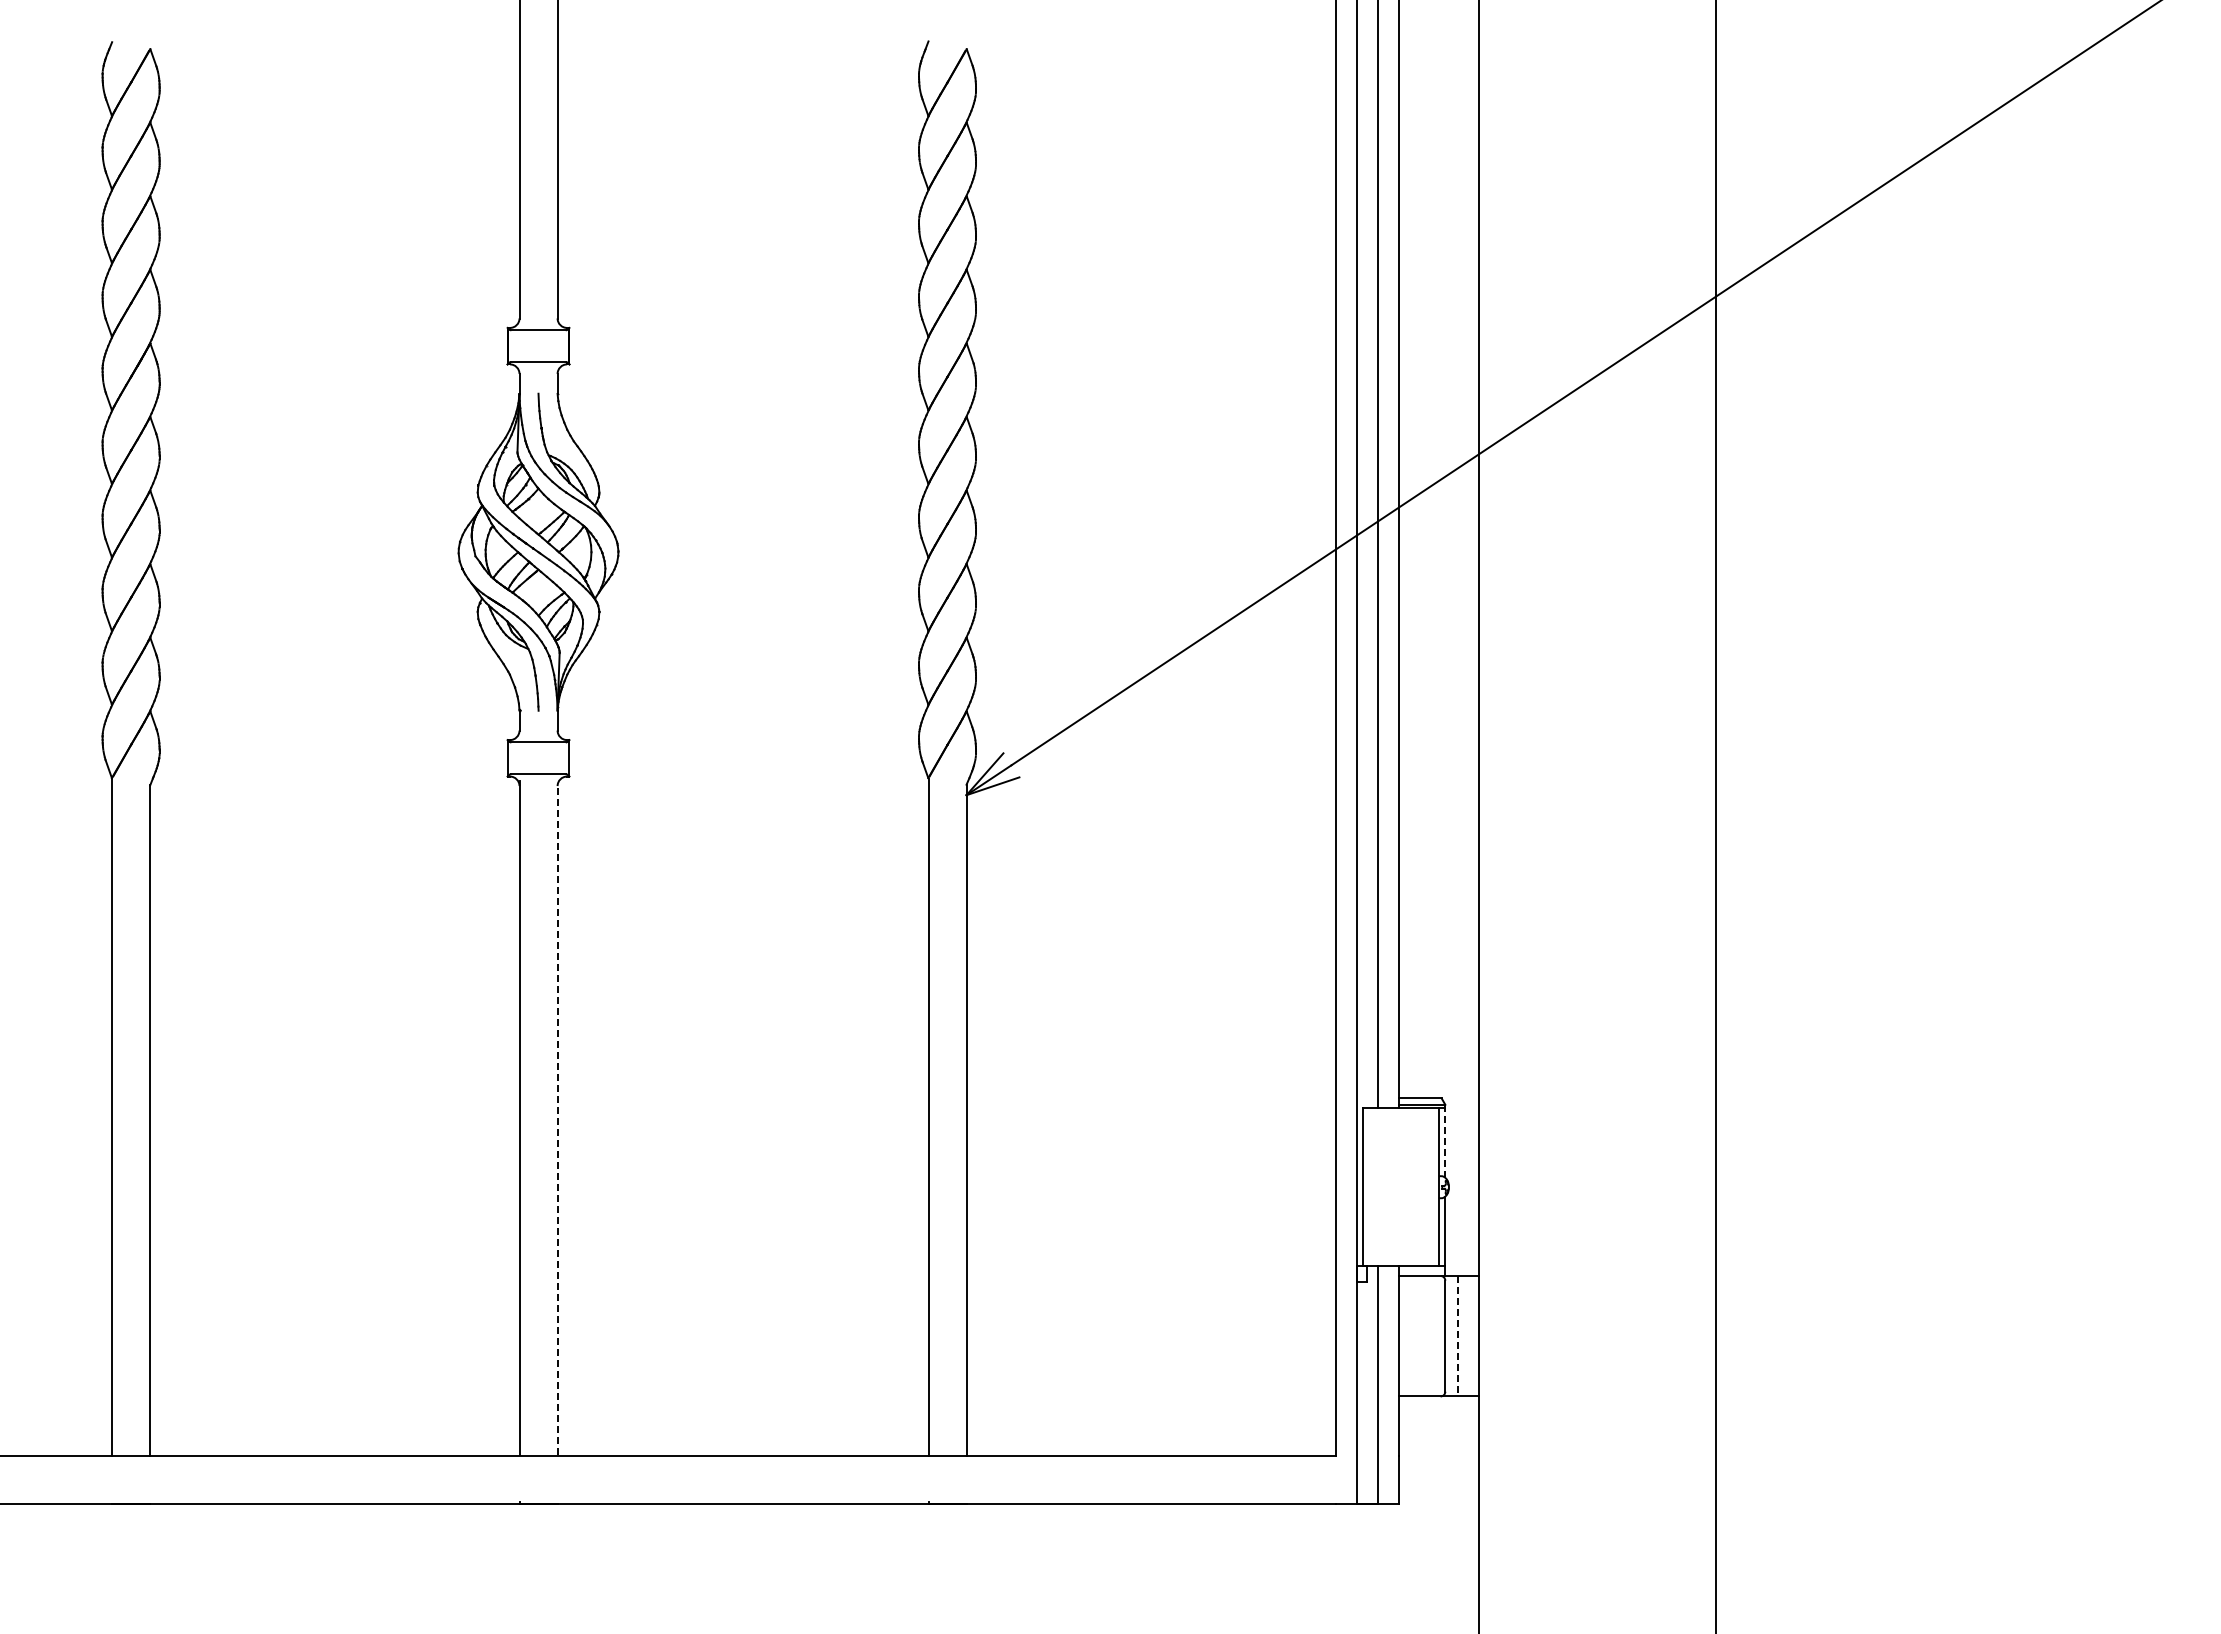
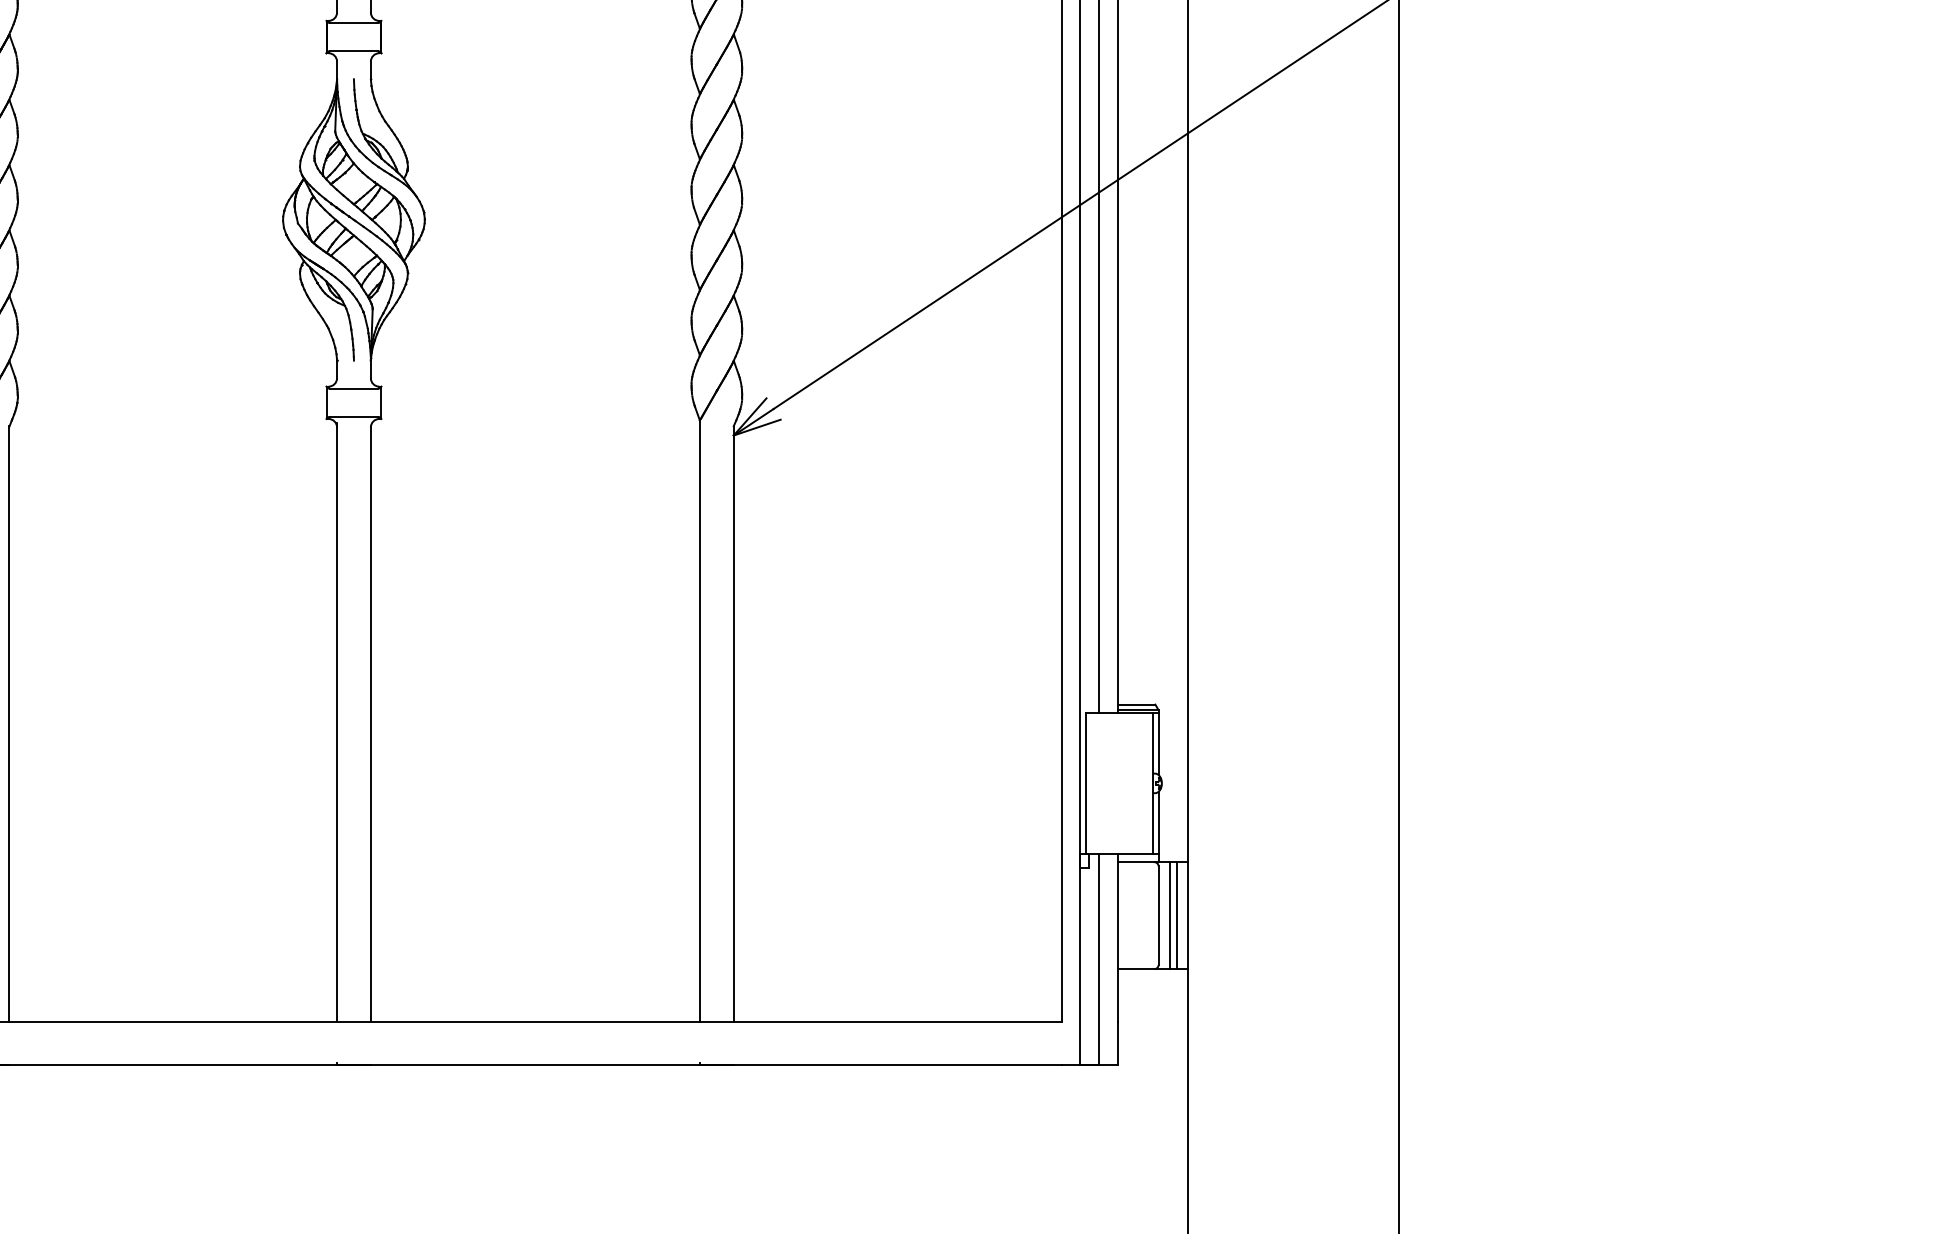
line: (557, 1120) -> (370, 724), dashed -> solid
line: (1445, 1141) -> (1158, 742), dashed -> solid
line: (1465, 1335) -> (1176, 915), added
line: (1458, 1336) -> (1170, 915), dashed -> solid

